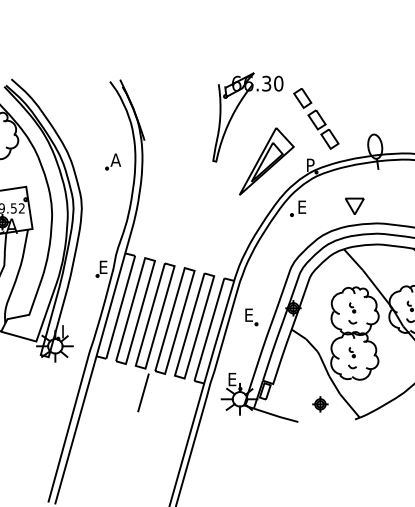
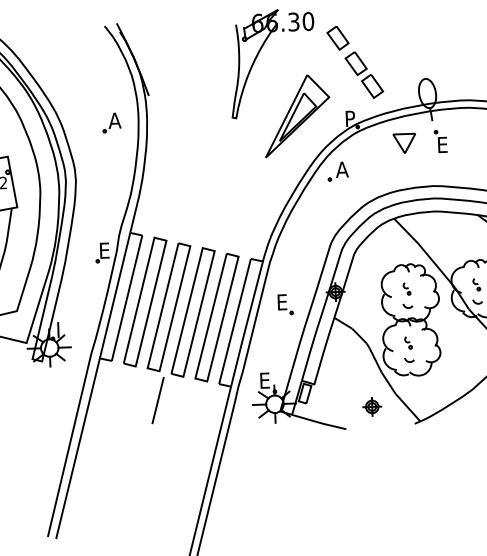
part: (384, 186) -> (440, 141), added
part: (354, 205) -> (404, 142), moved
text: (302, 206) -> (342, 168), E -> A

